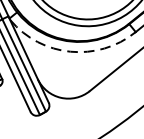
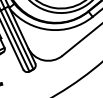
arc: (70, 51) -> (49, 29), dashed -> solid

